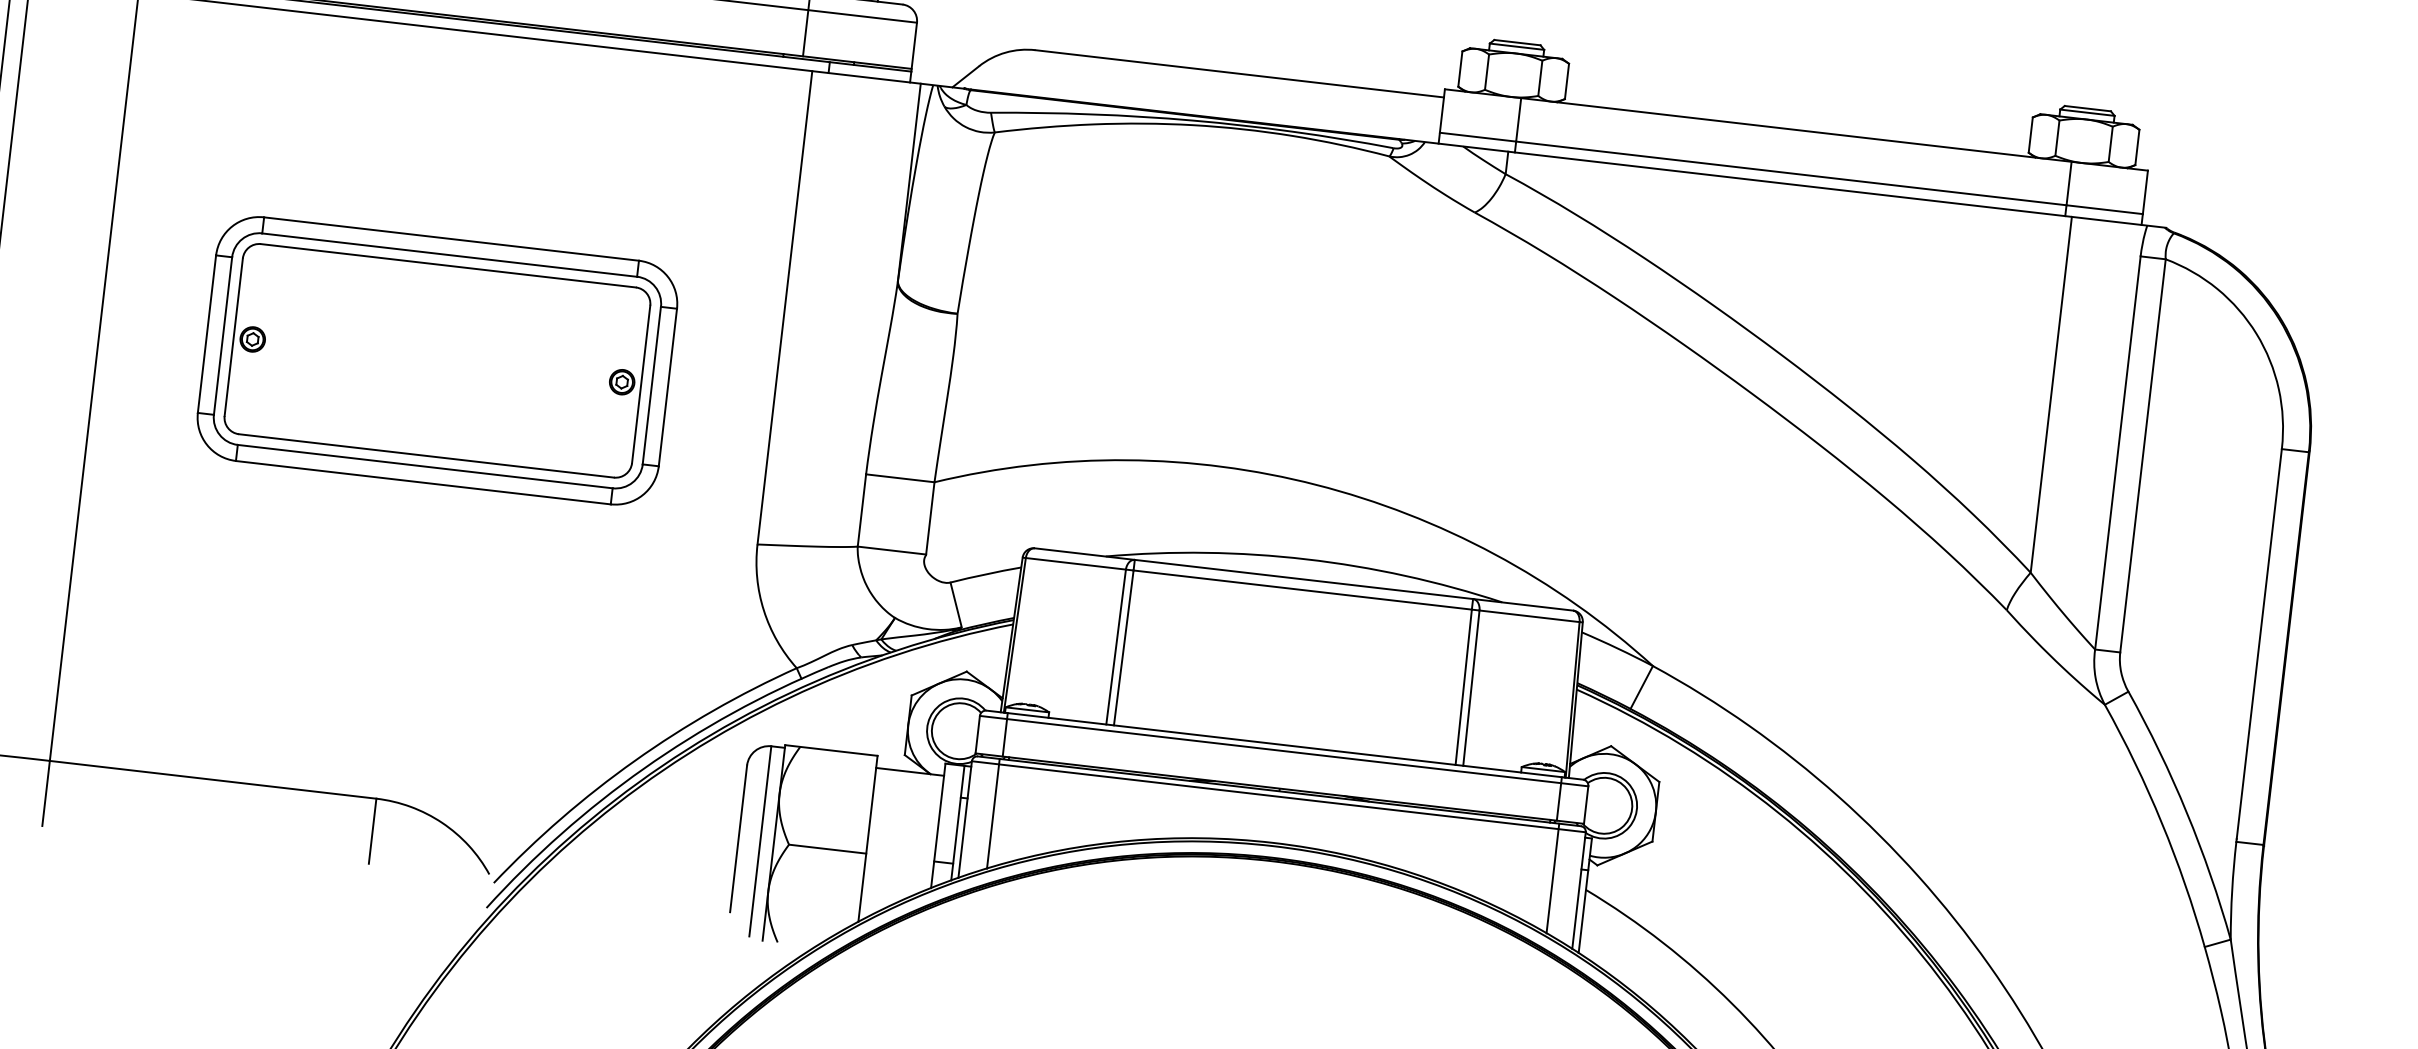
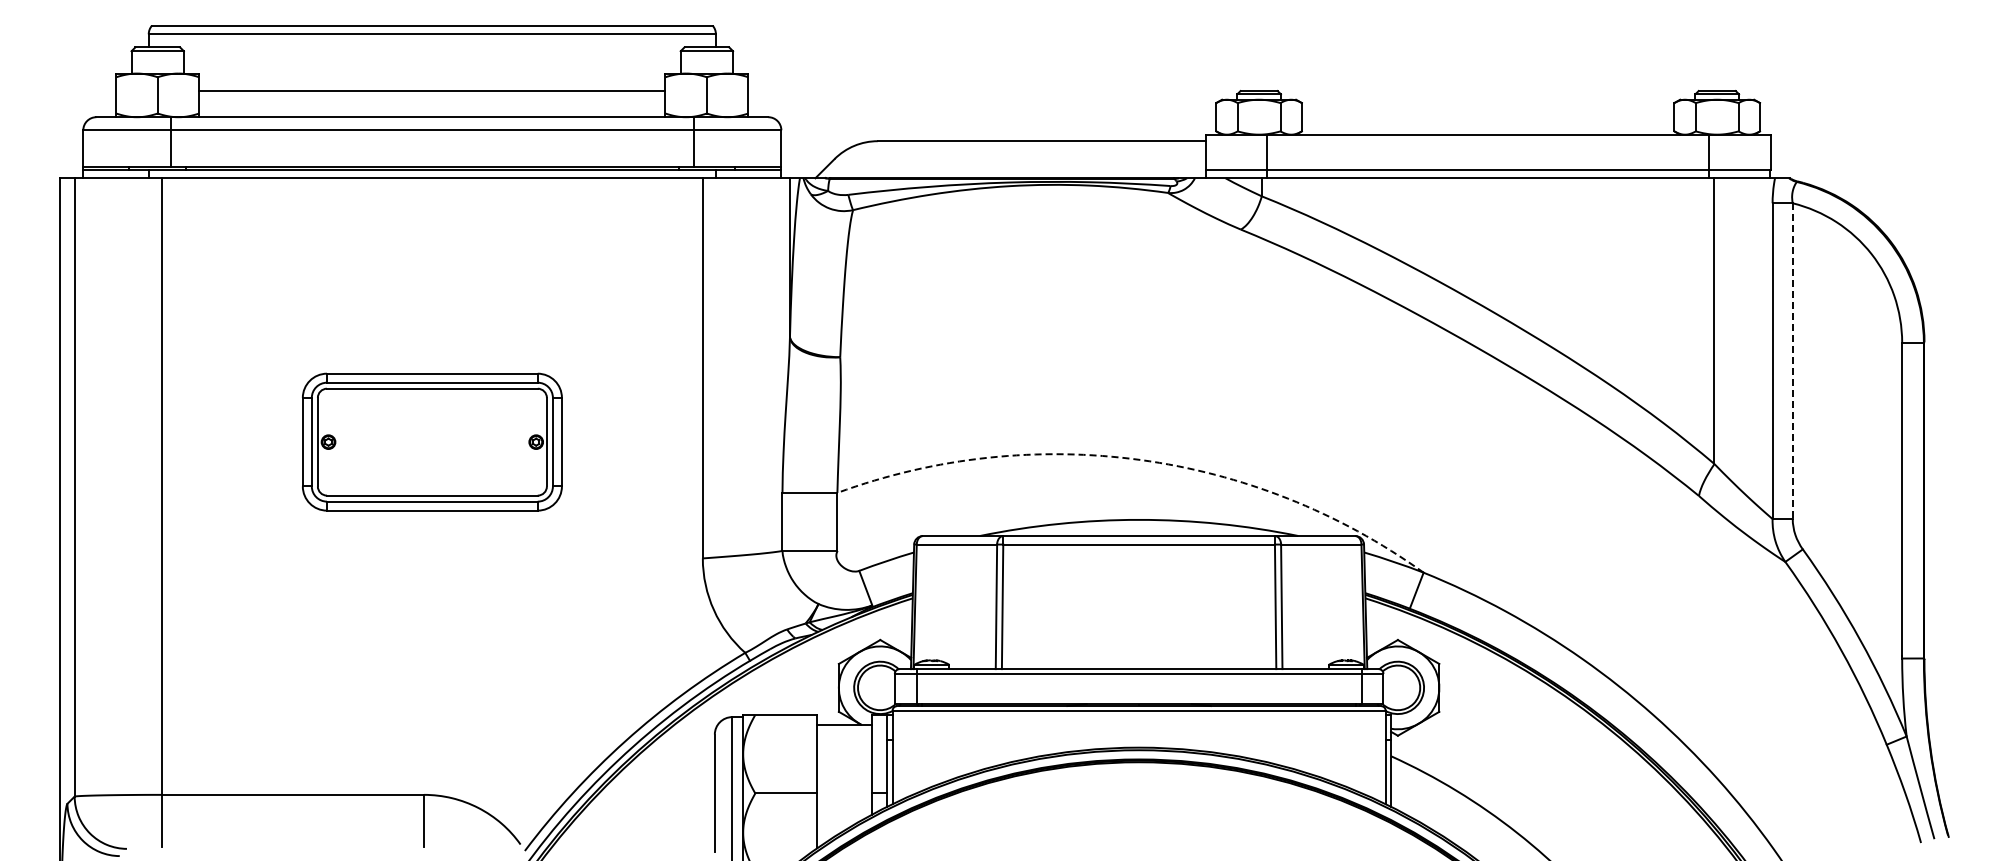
part: (437, 359) -> (432, 441), size x0.7
line: (2142, 456) -> (1792, 361), solid -> dashed
arc: (1316, 484) -> (1140, 459), solid -> dashed
line: (993, 814) -> (914, 750), removed
line: (1552, 878) -> (1363, 750), removed

